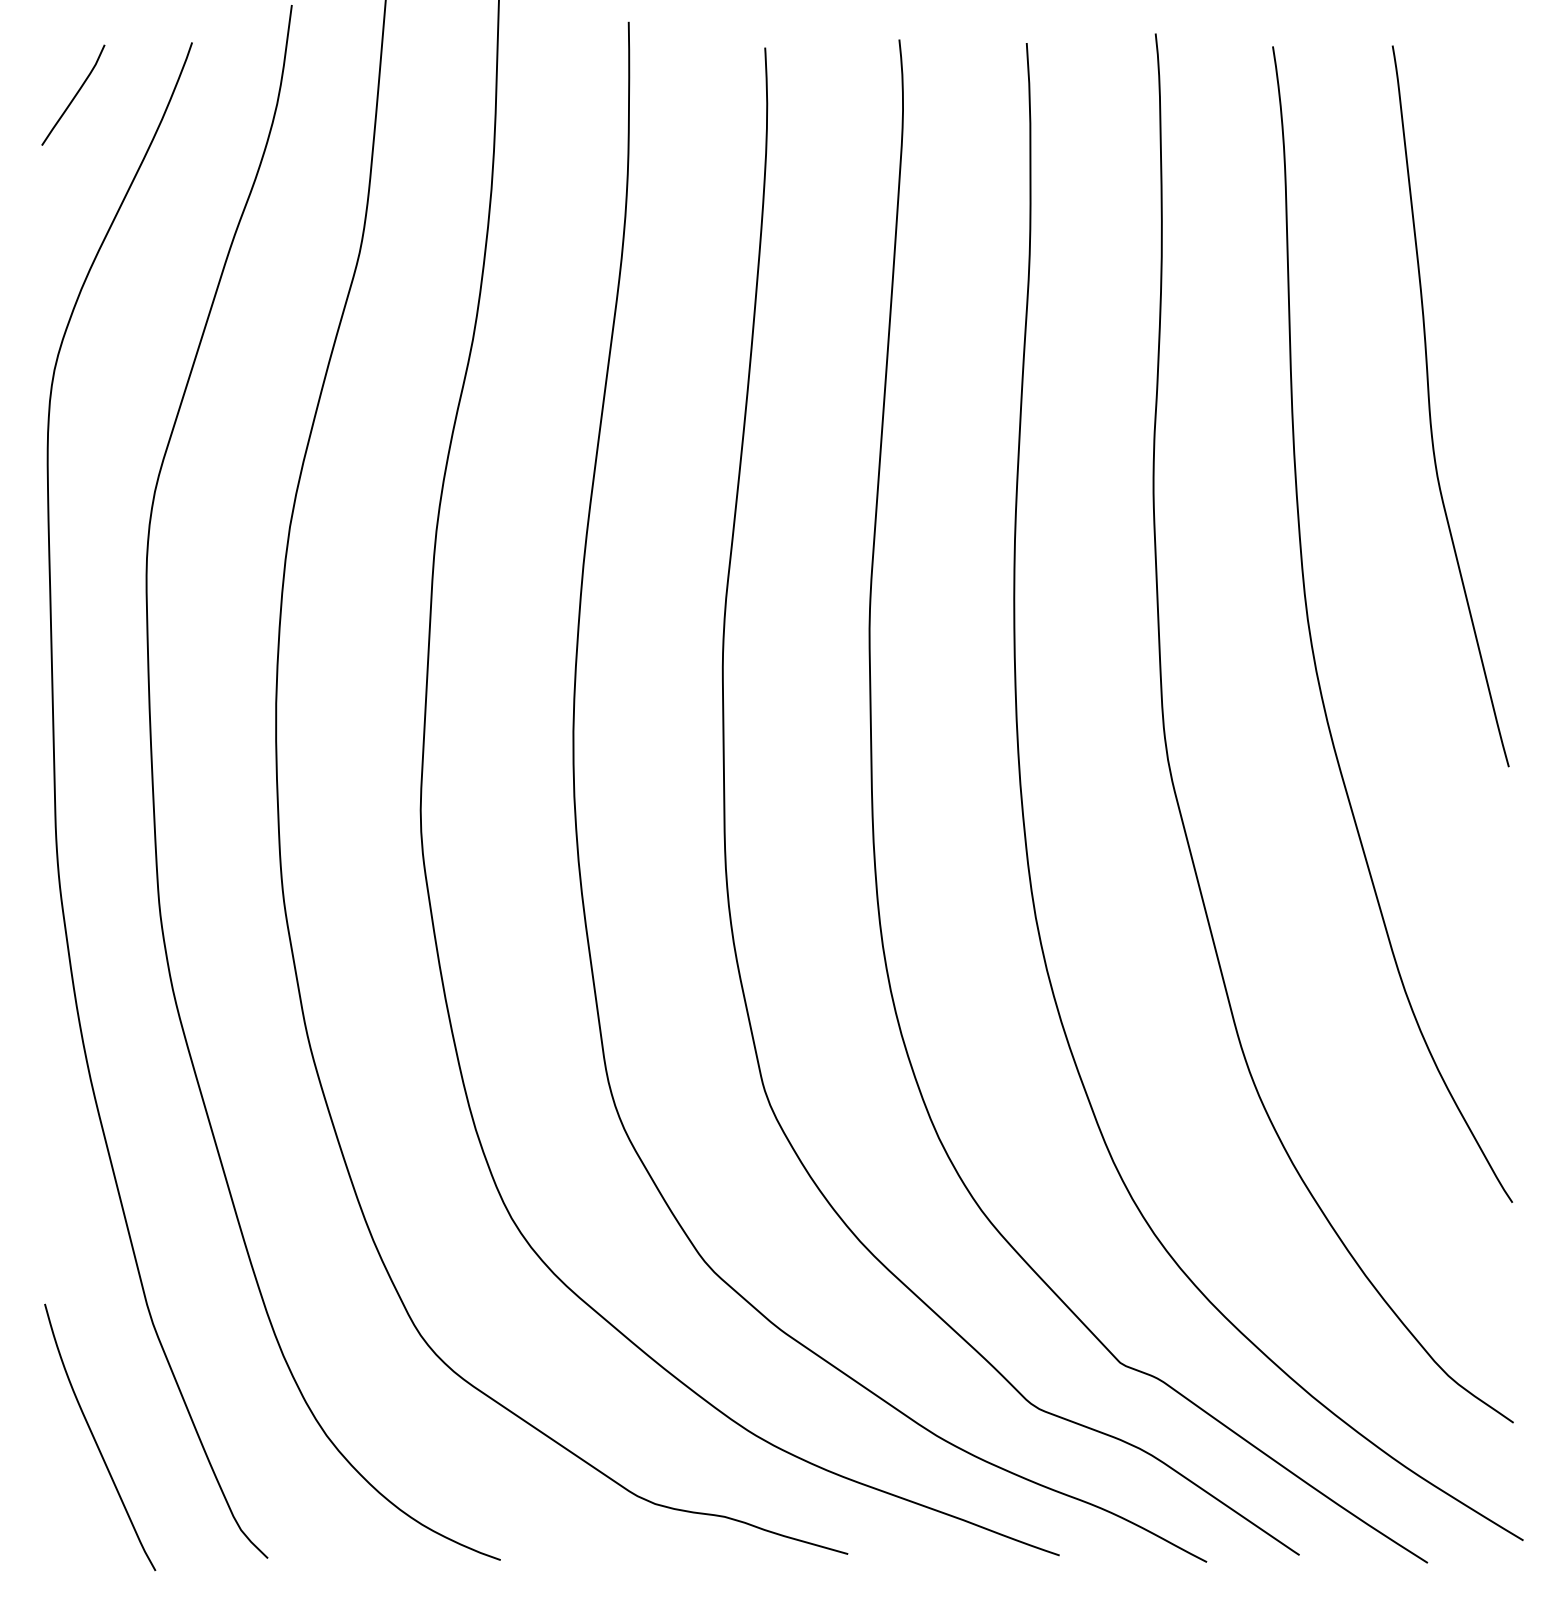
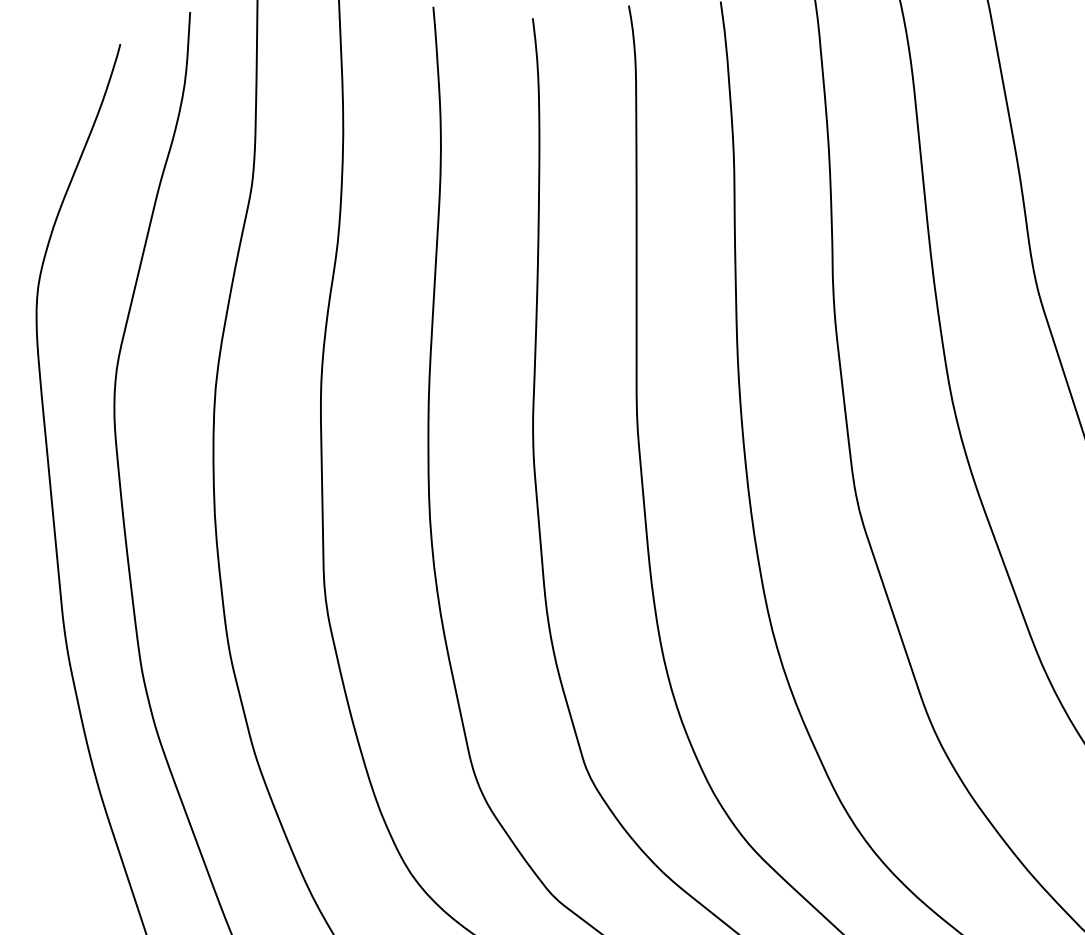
curve: (74, 95) -> (38, 88), removed

